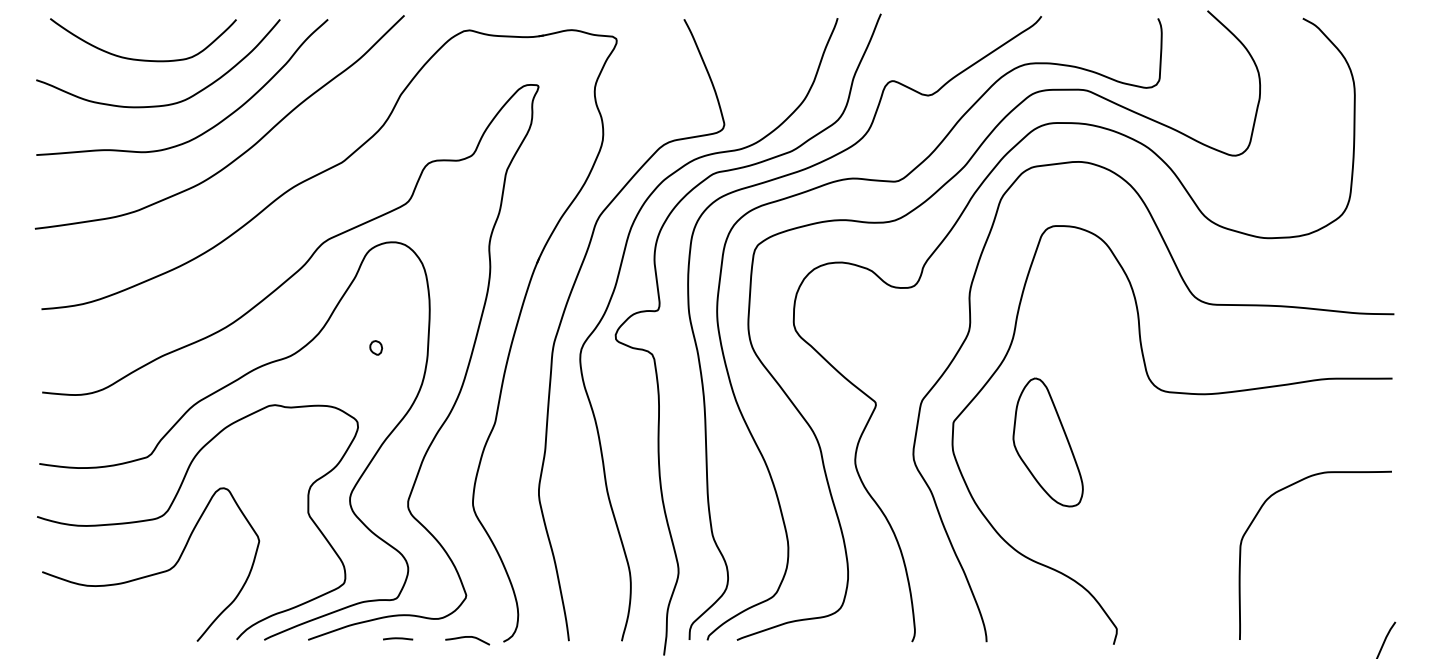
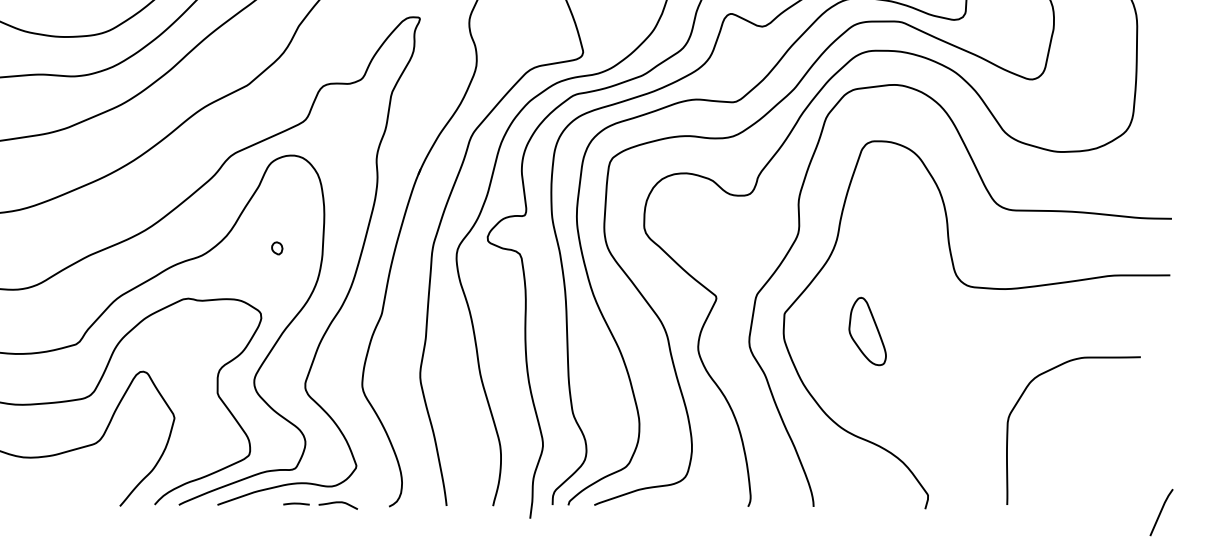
part: (1047, 442) -> (867, 331), size x0.6
curve: (1256, 517) -> (1021, 397), moved
curve: (467, 637) -> (338, 502), moved

